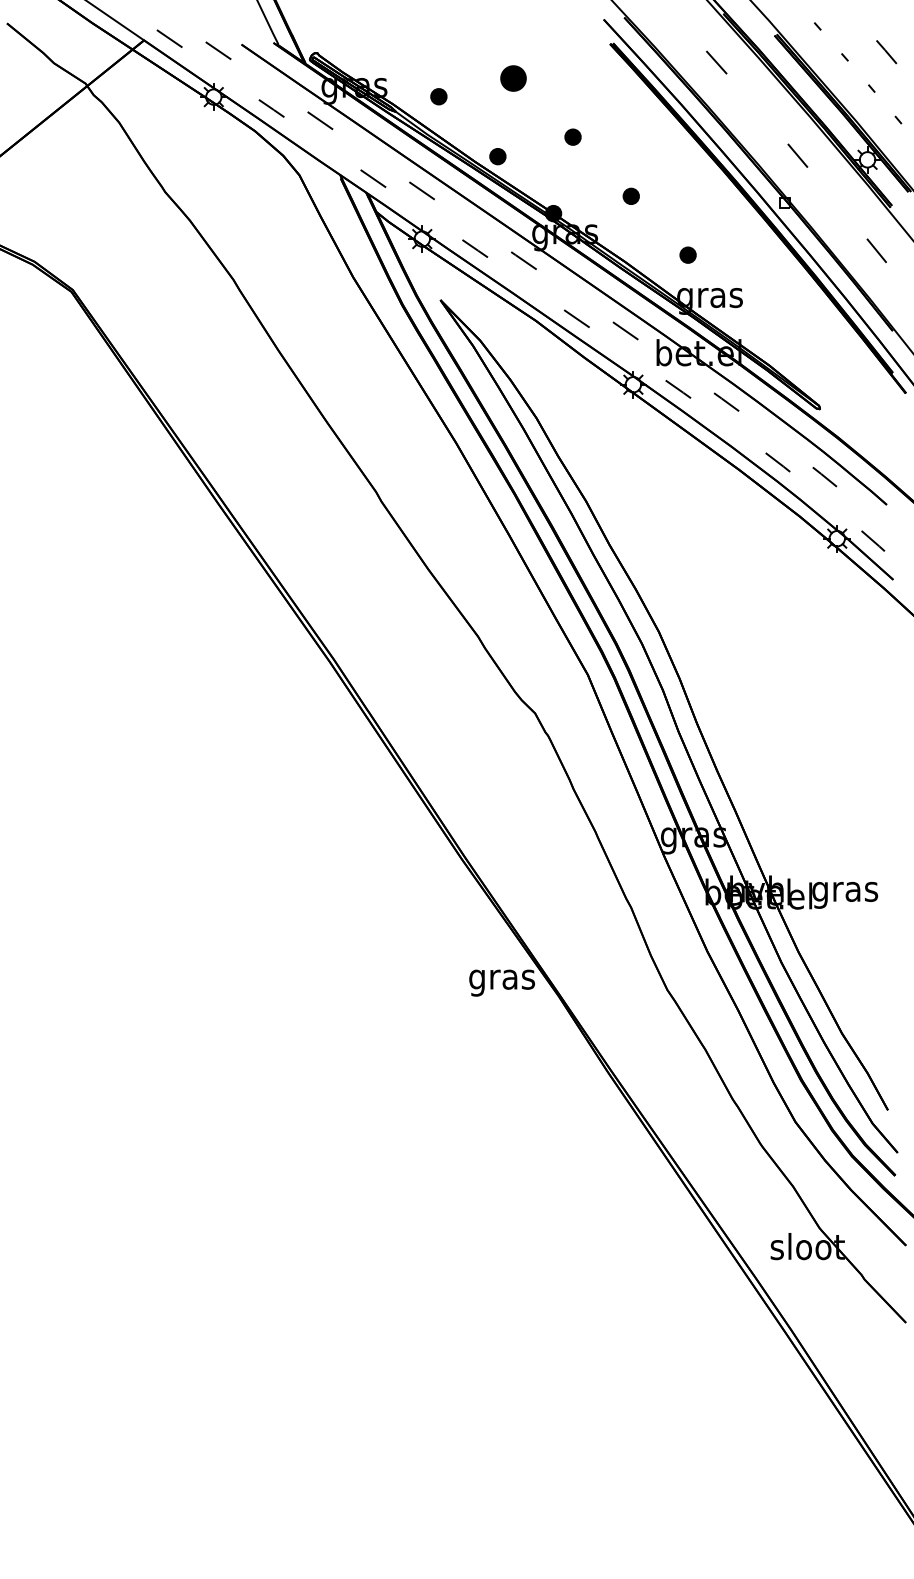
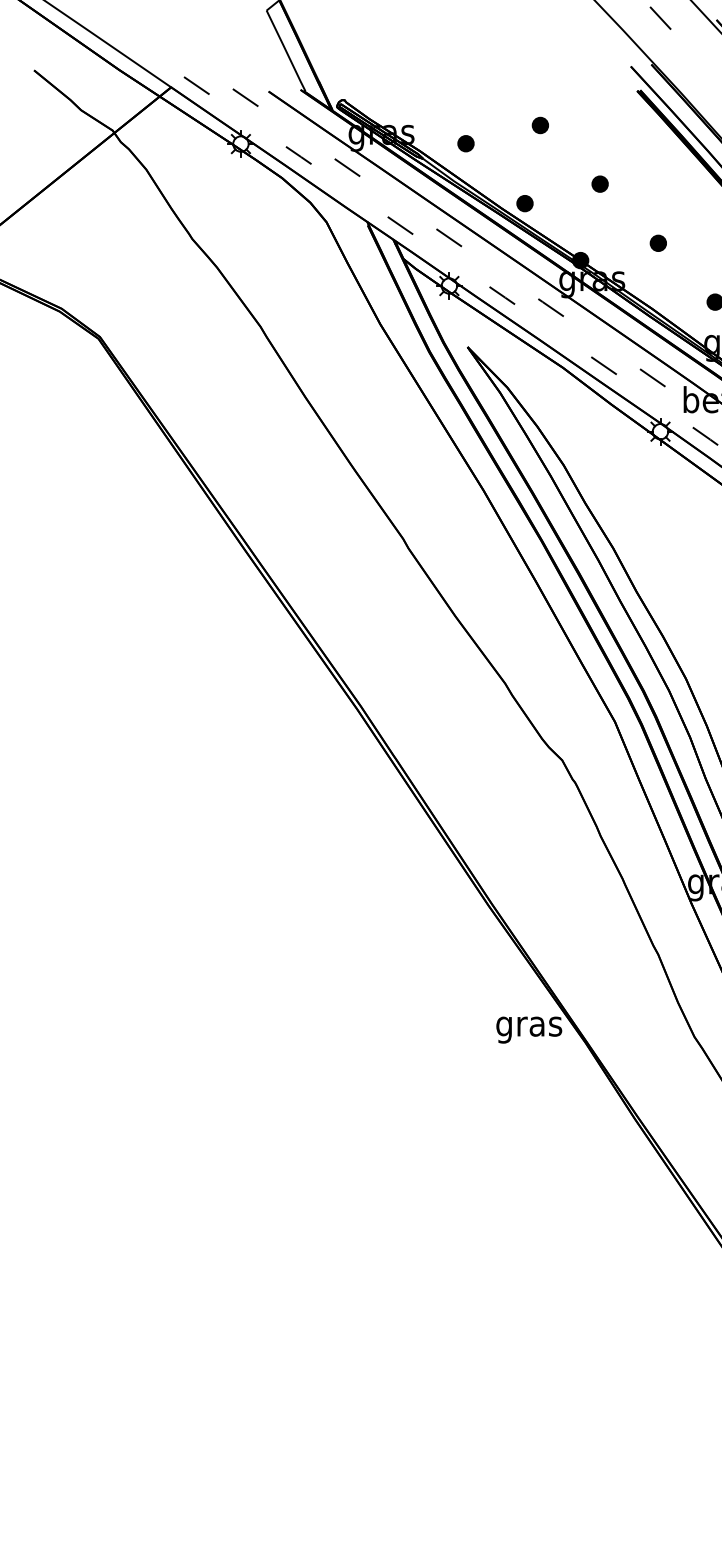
part: (512, 78) -> (539, 125), size x0.62

